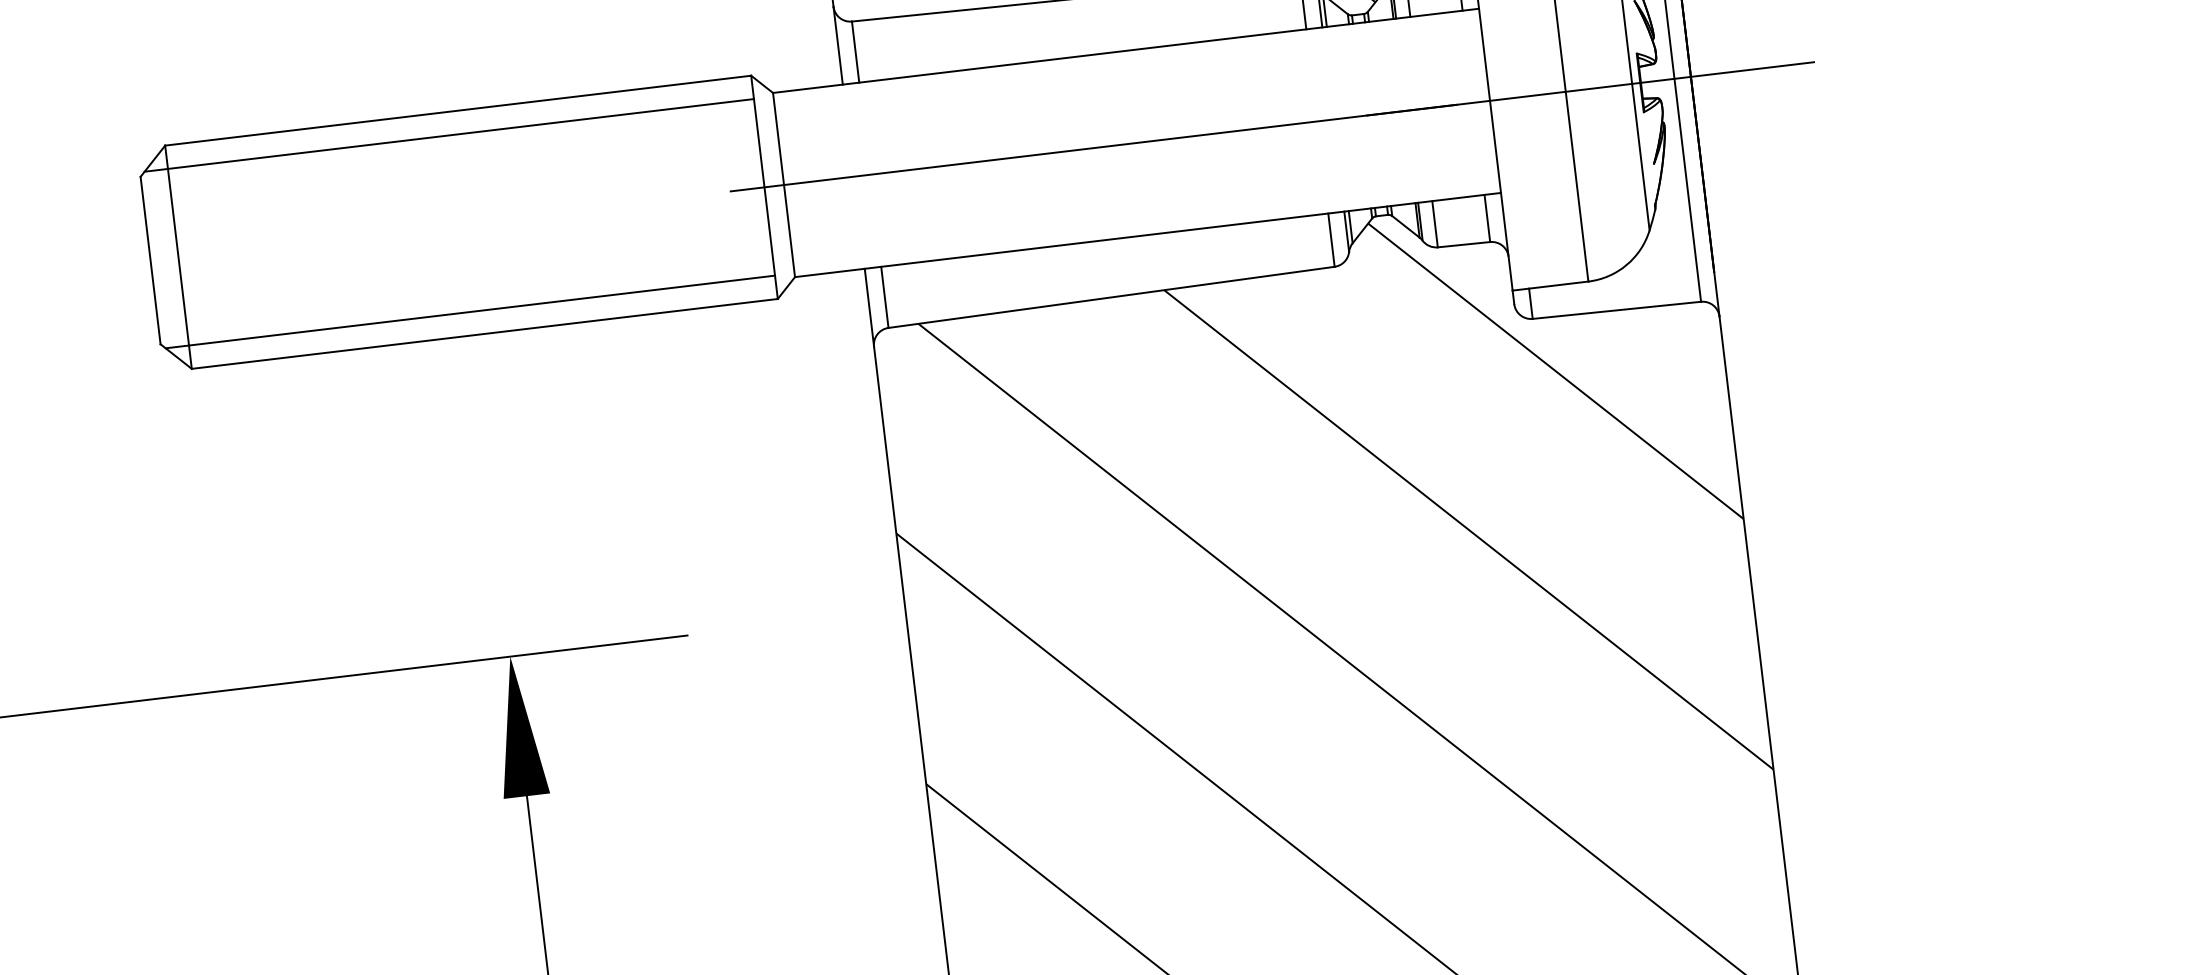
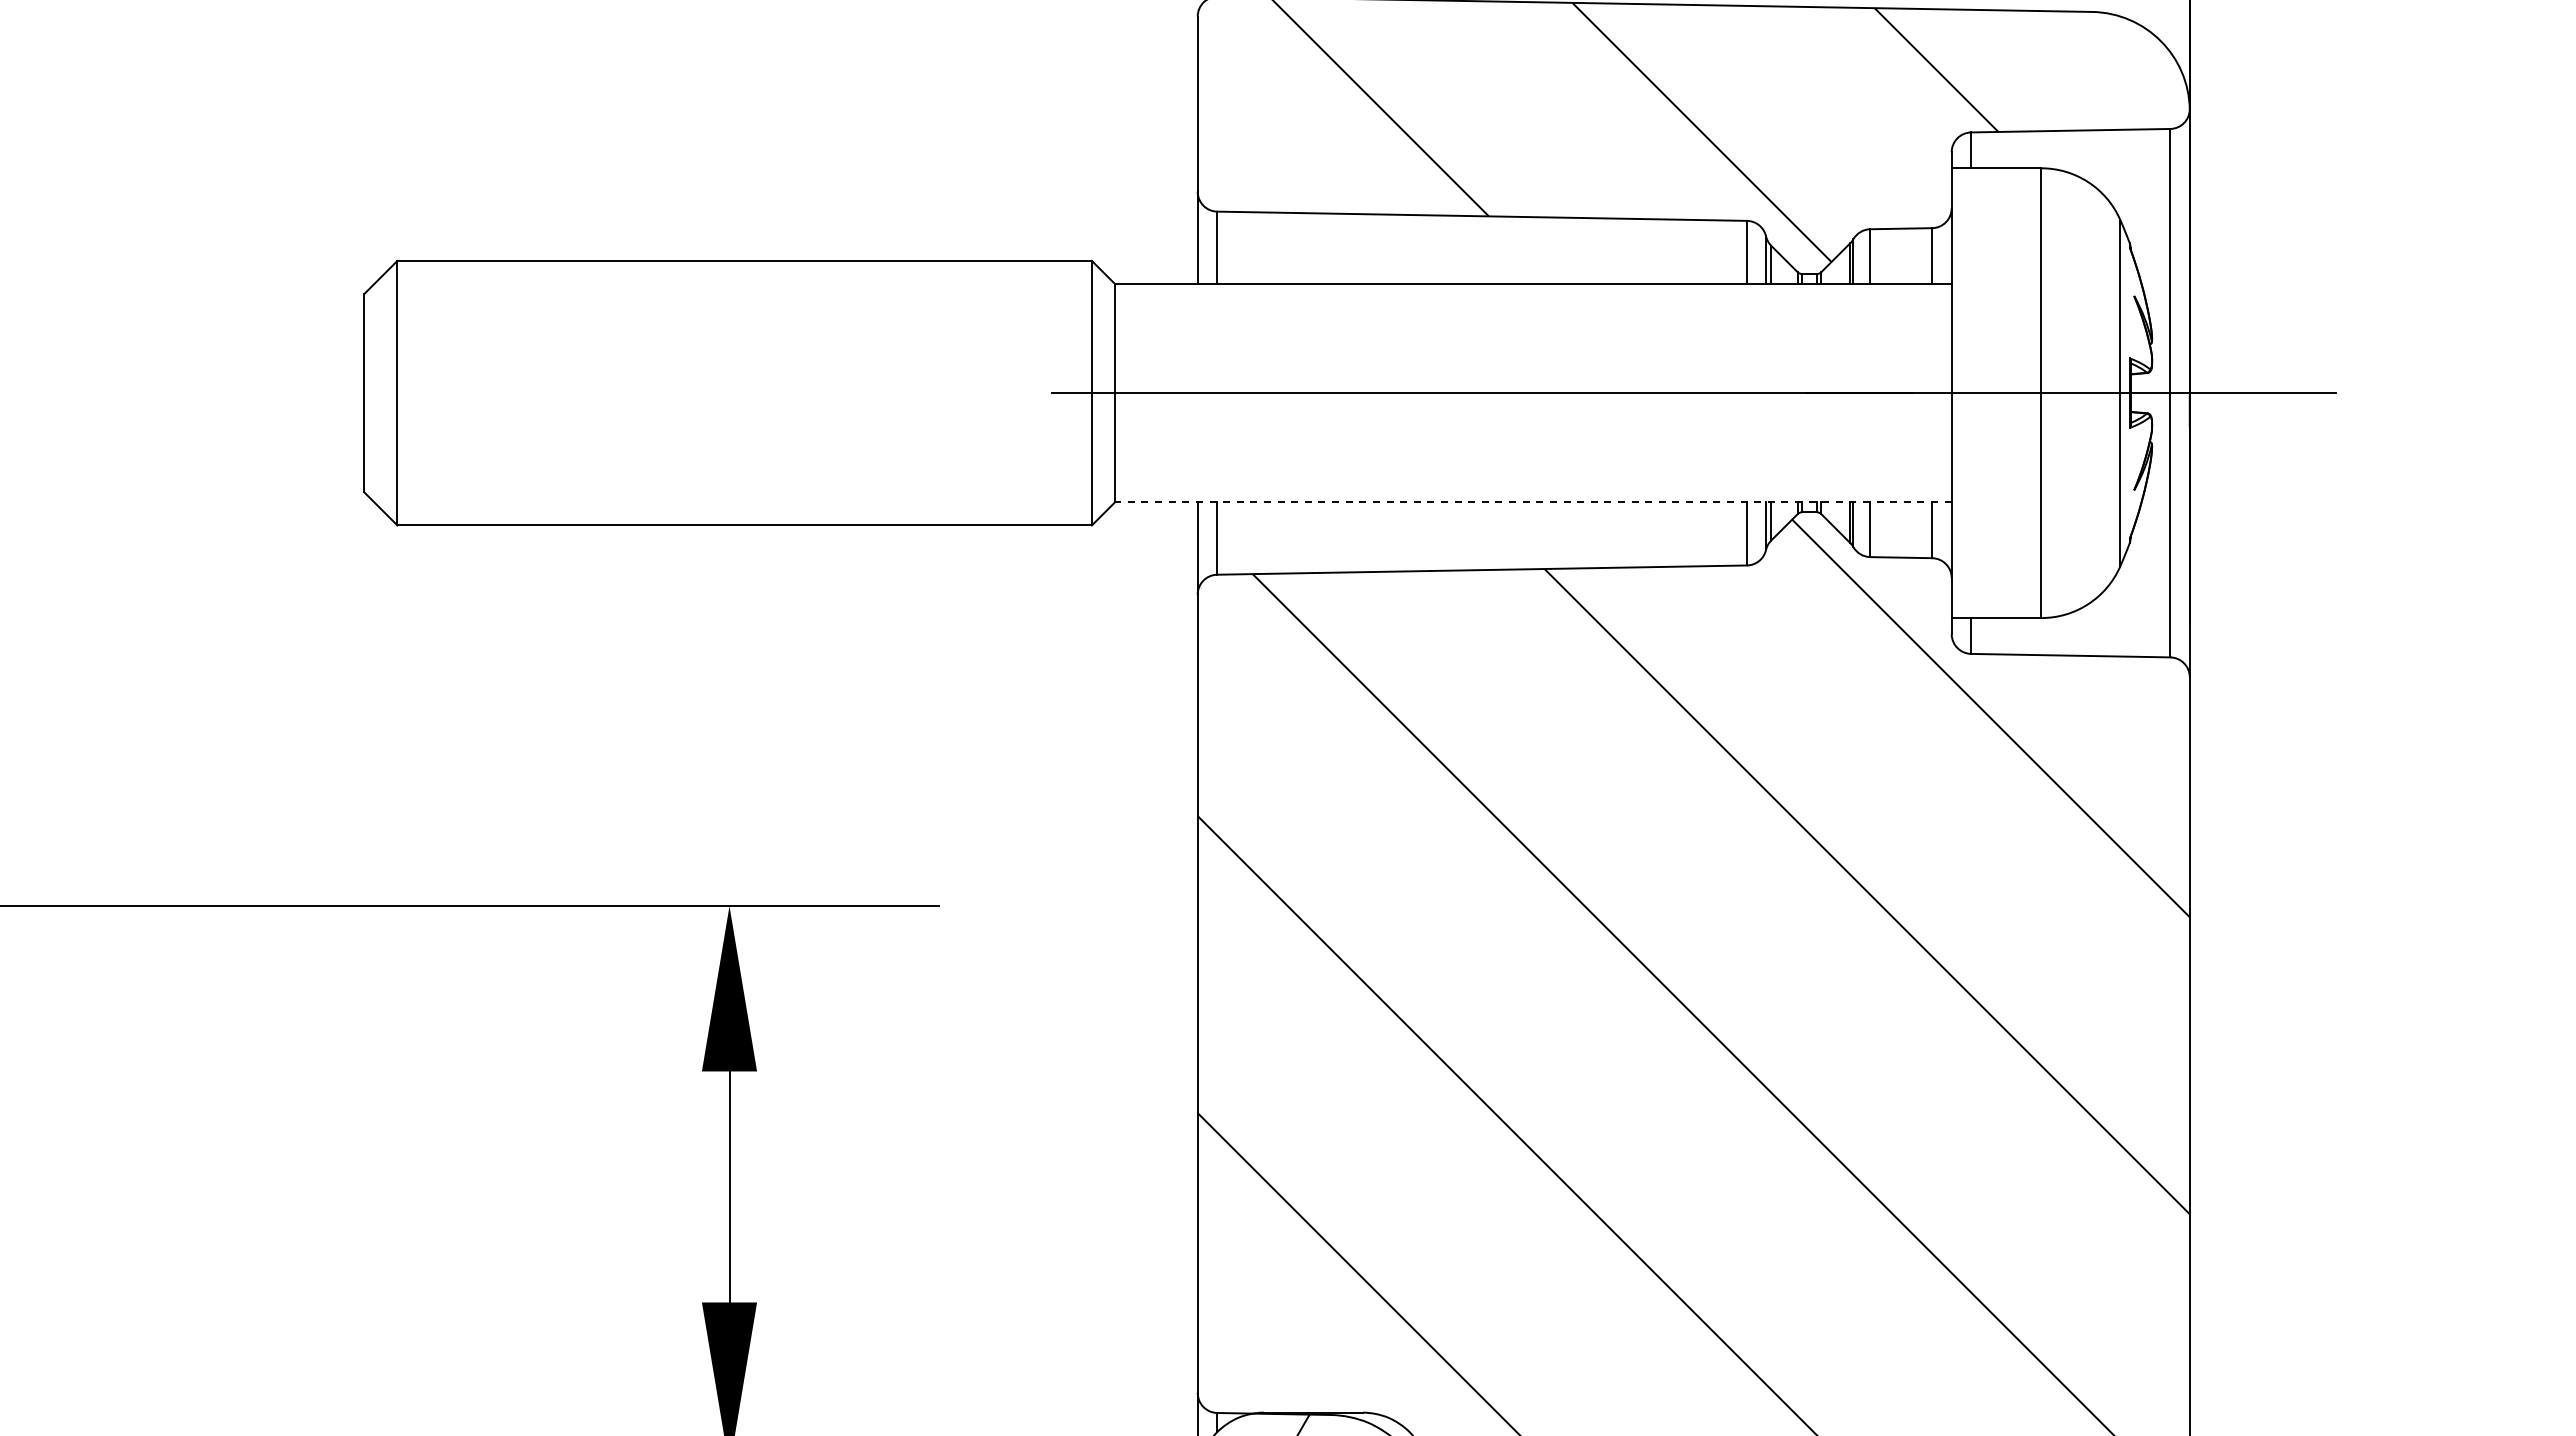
line: (449, 135) -> (730, 288), removed
line: (1147, 235) -> (1532, 502), solid -> dashed
line: (470, 311) -> (730, 497), removed

